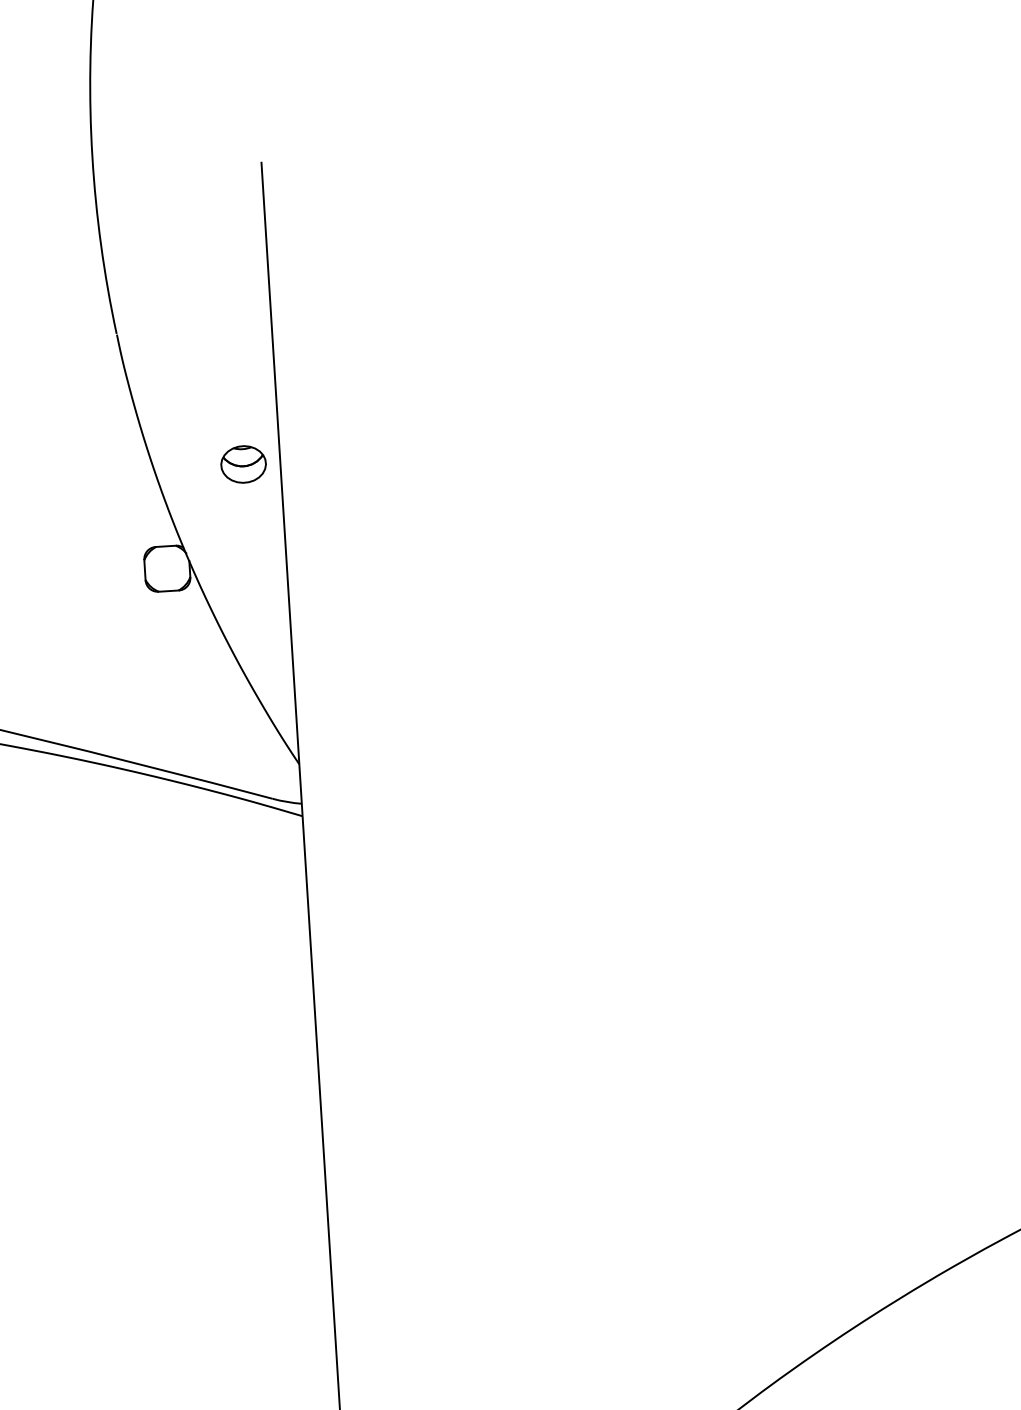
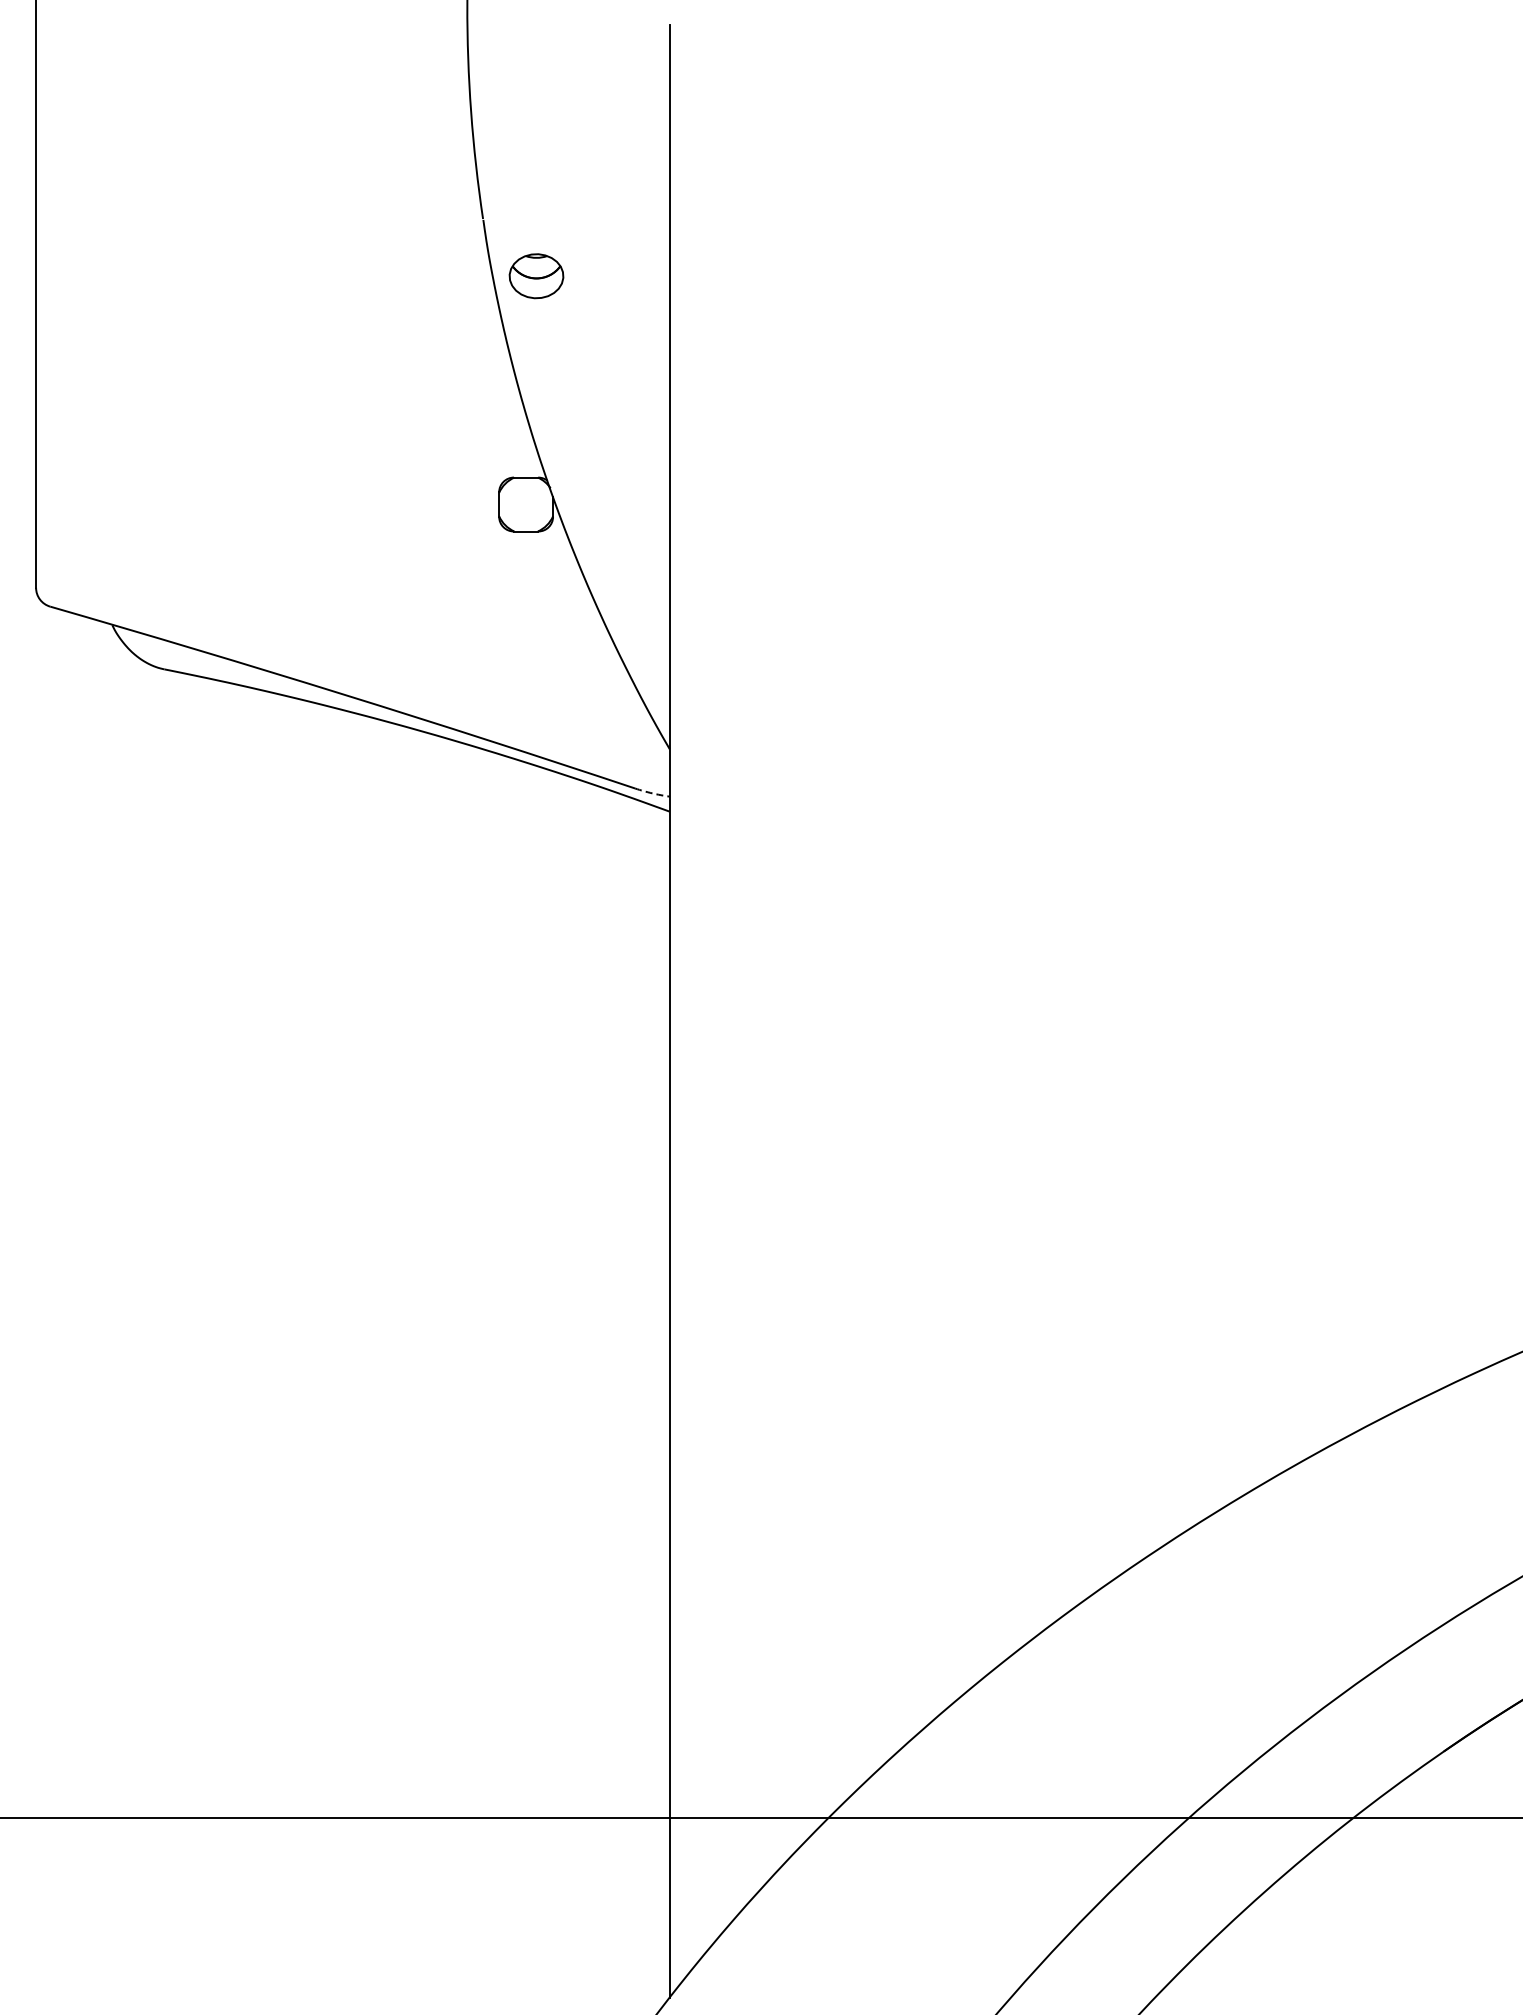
part: (243, 464) -> (536, 276), moved
arc: (287, 802) -> (652, 793), solid -> dashed

